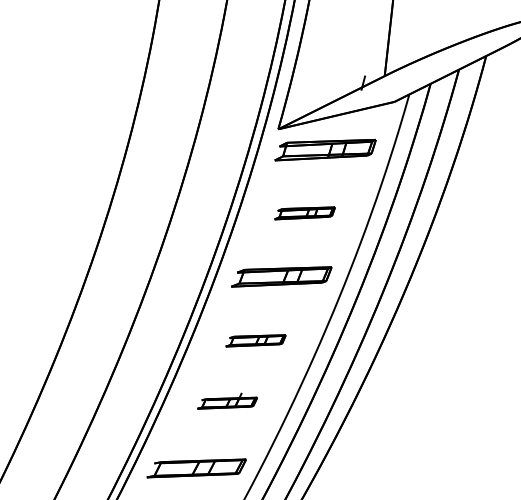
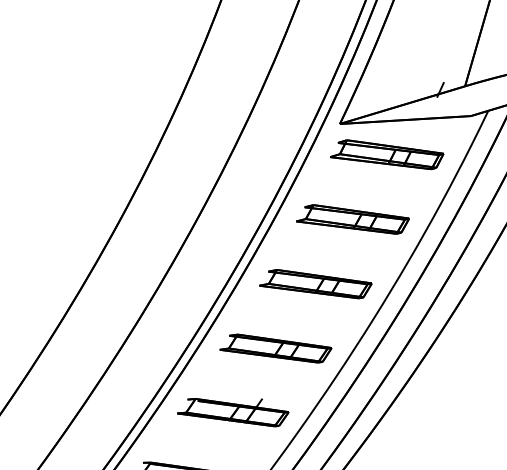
part: (304, 213) -> (352, 220), size x1.67
part: (255, 340) -> (275, 348), size x1.67
part: (227, 400) -> (234, 408), size x1.67

